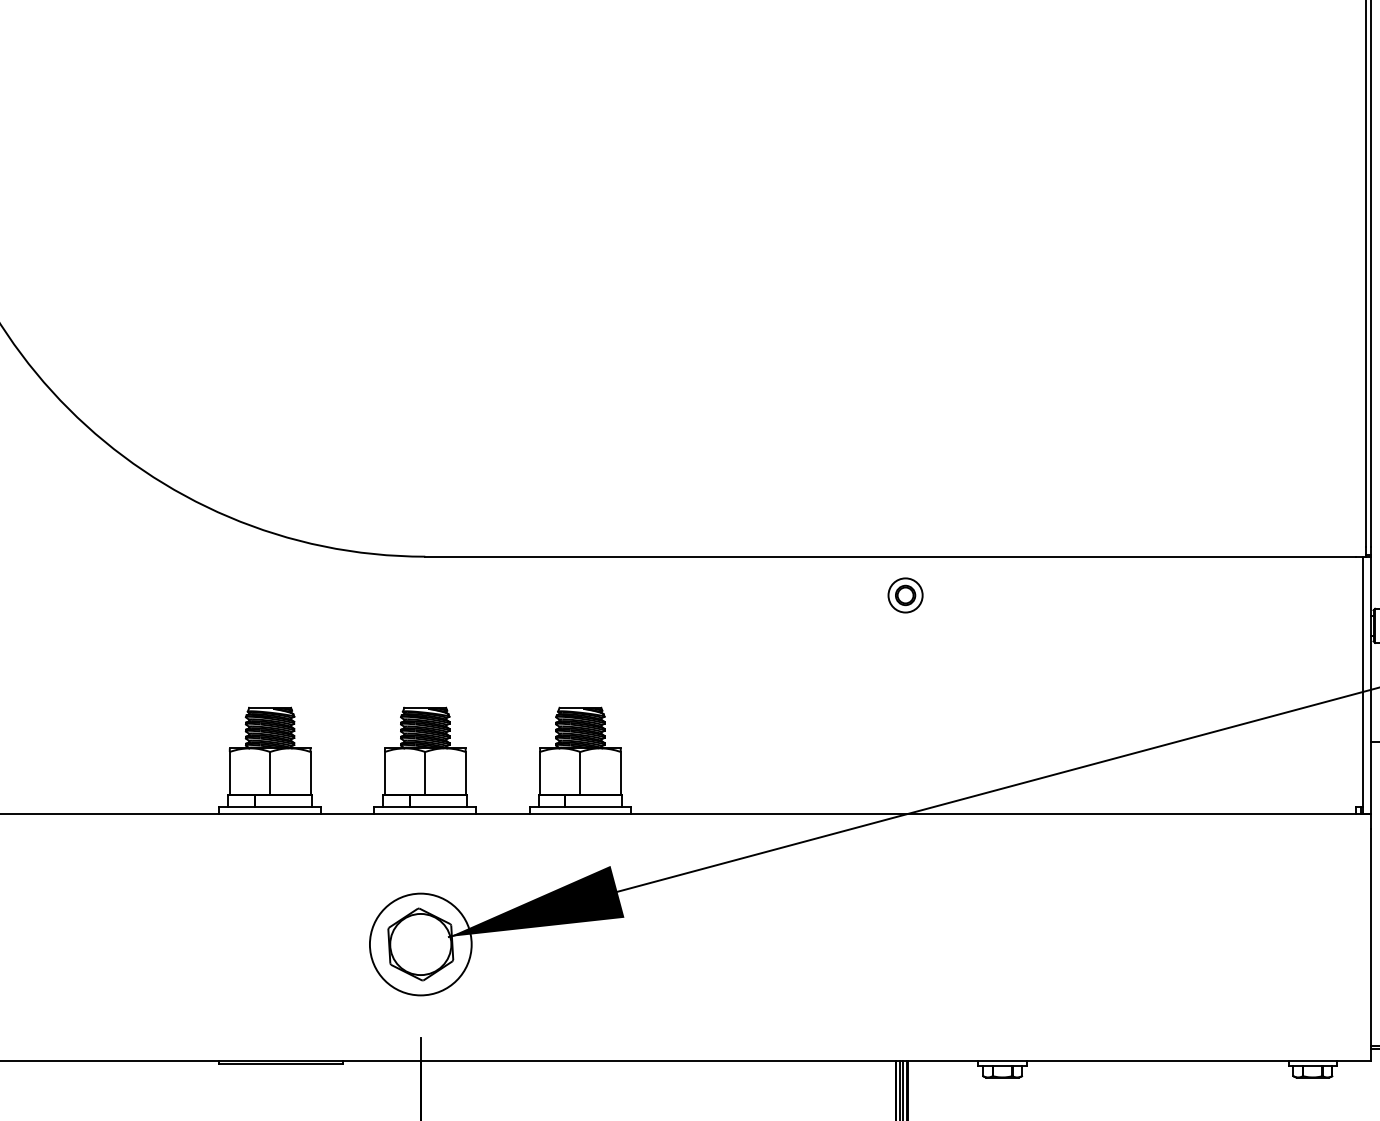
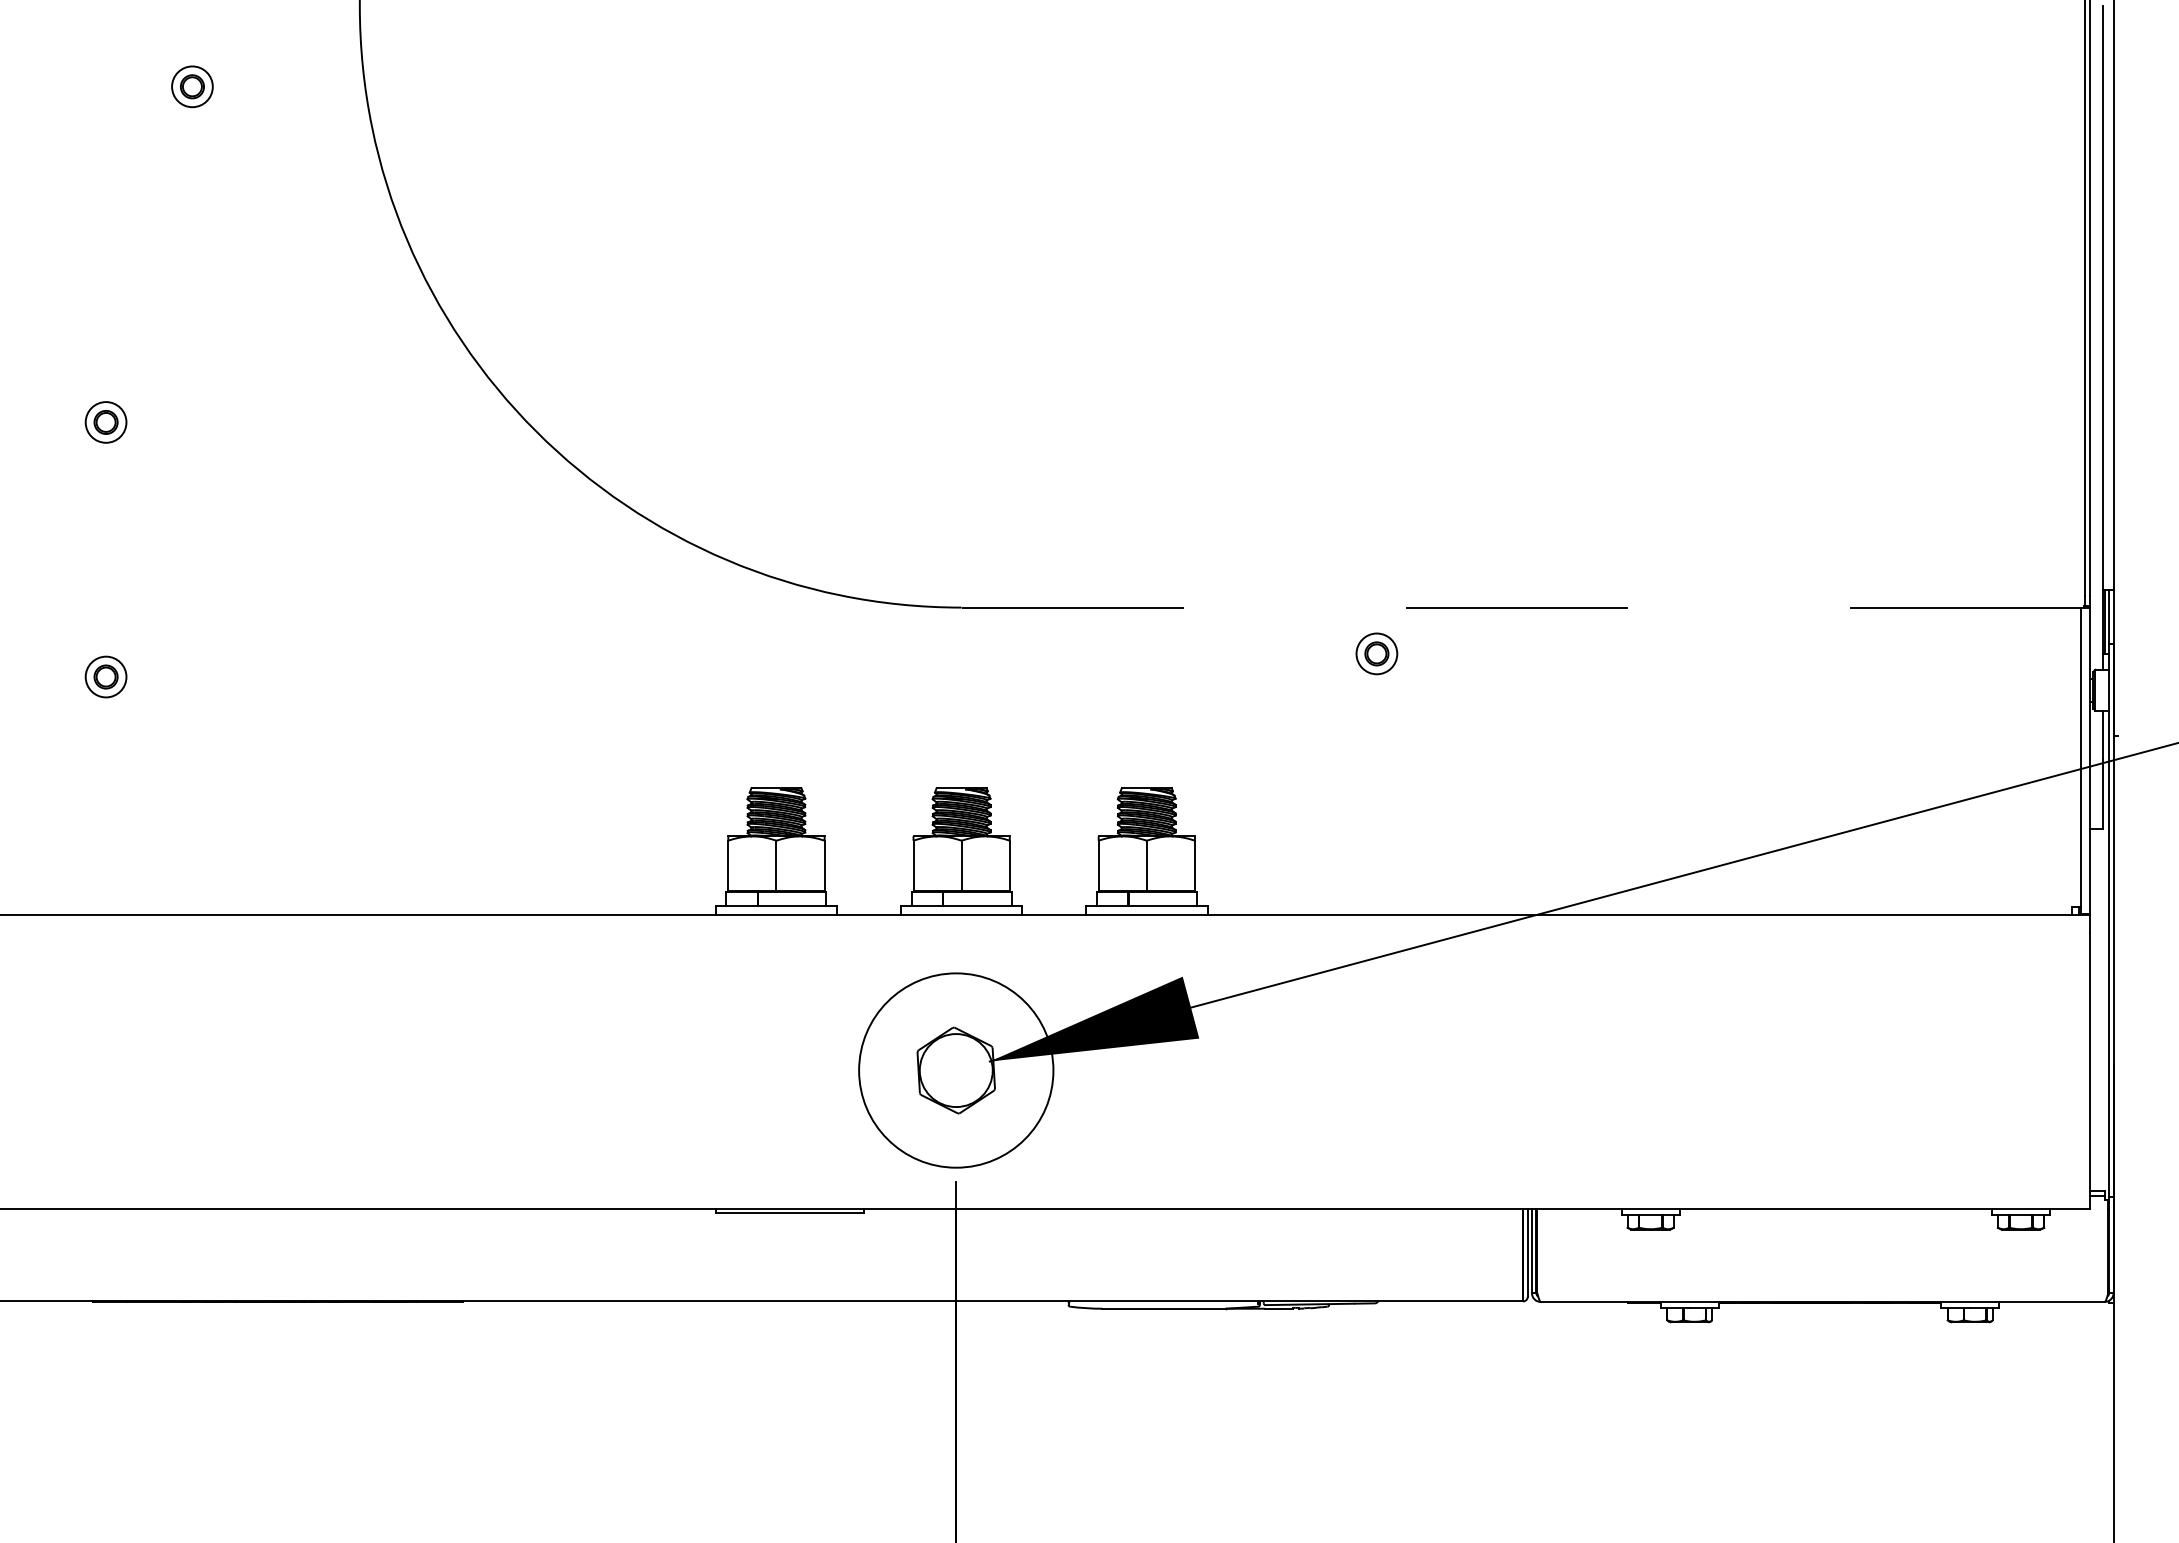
line: (890, 556) -> (1516, 607), solid -> dashed
part: (905, 595) -> (1376, 653), moved
circle: (420, 944) -> (956, 1070), size x1.6

